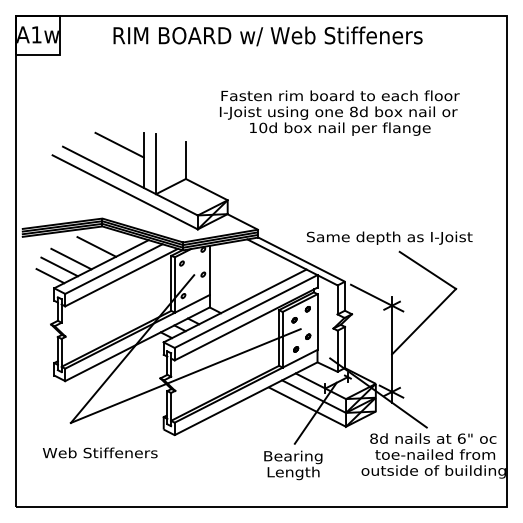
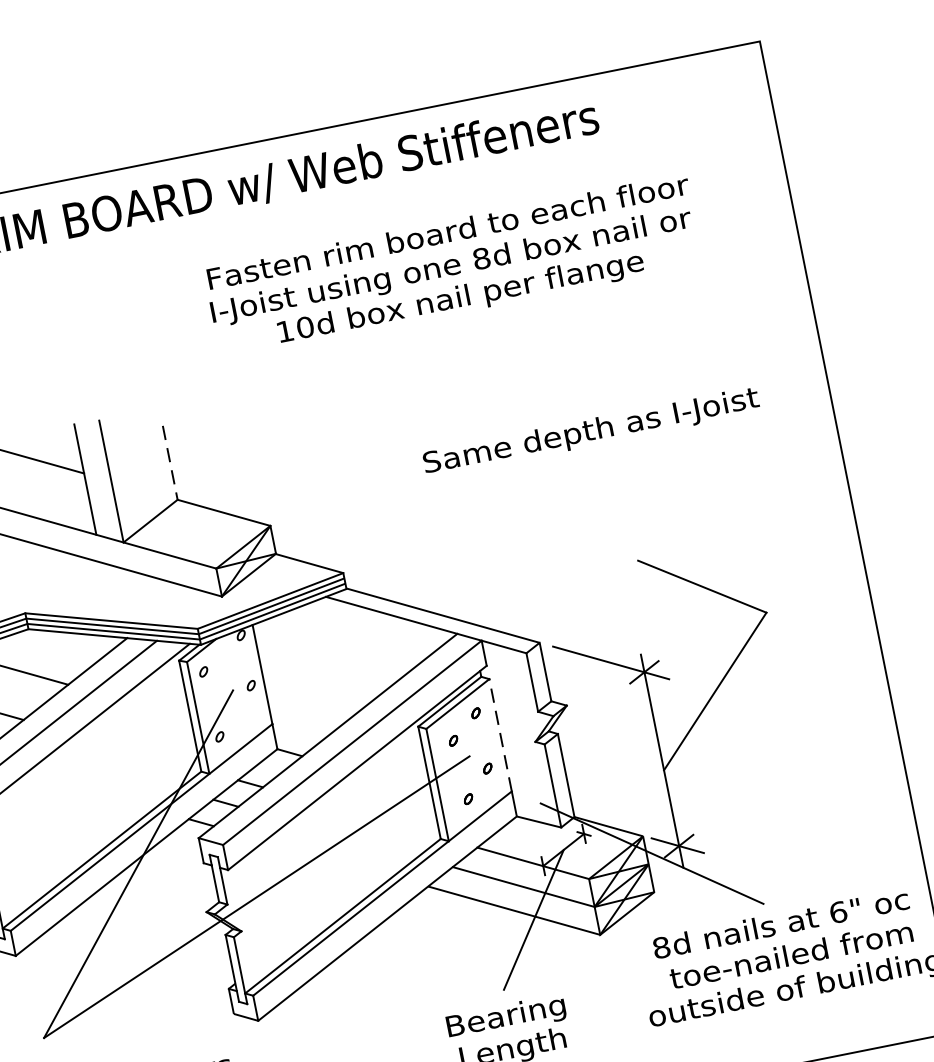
text: (339, 112) -> (452, 265), moved
line: (185, 161) -> (169, 464), solid -> dashed
text: (389, 237) -> (590, 430), moved
line: (317, 322) -> (500, 736), solid -> dashed

